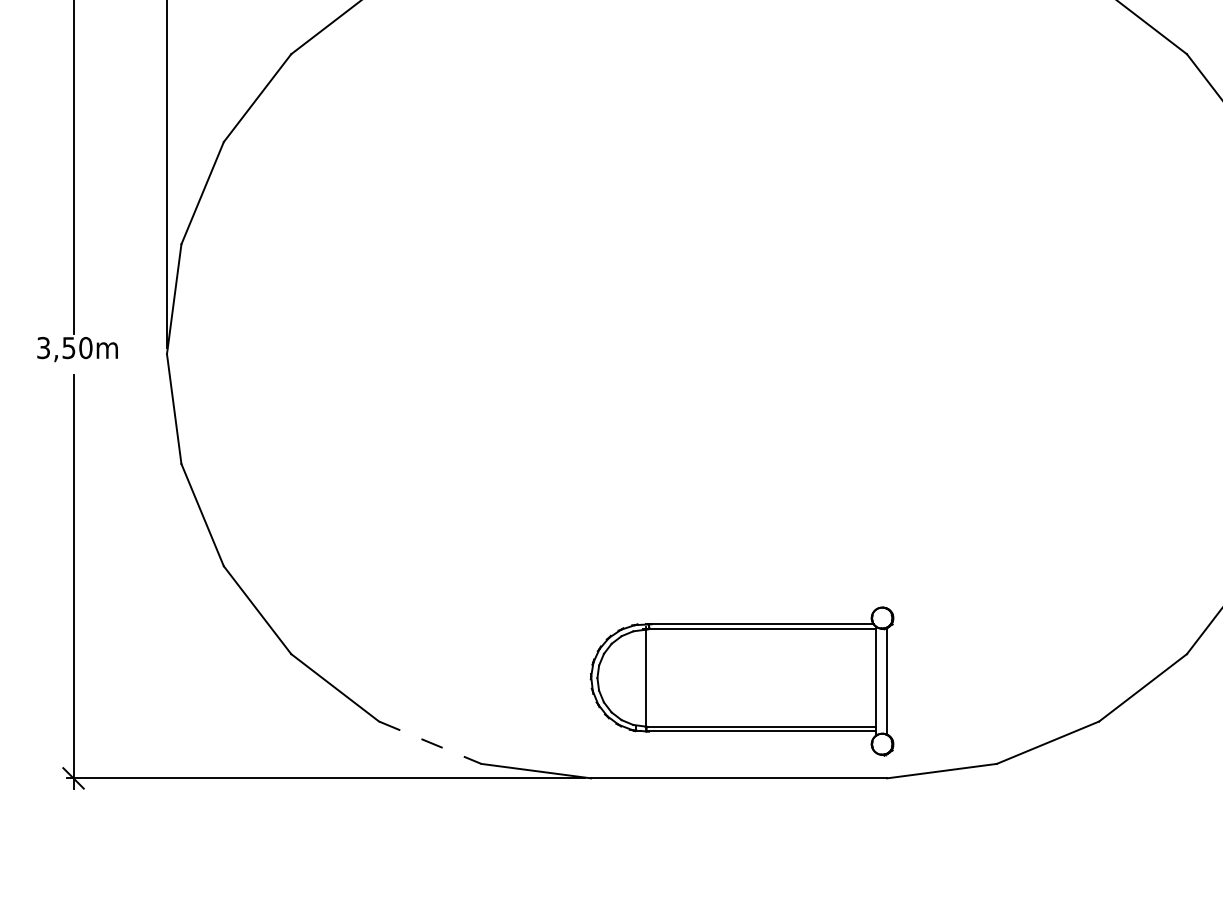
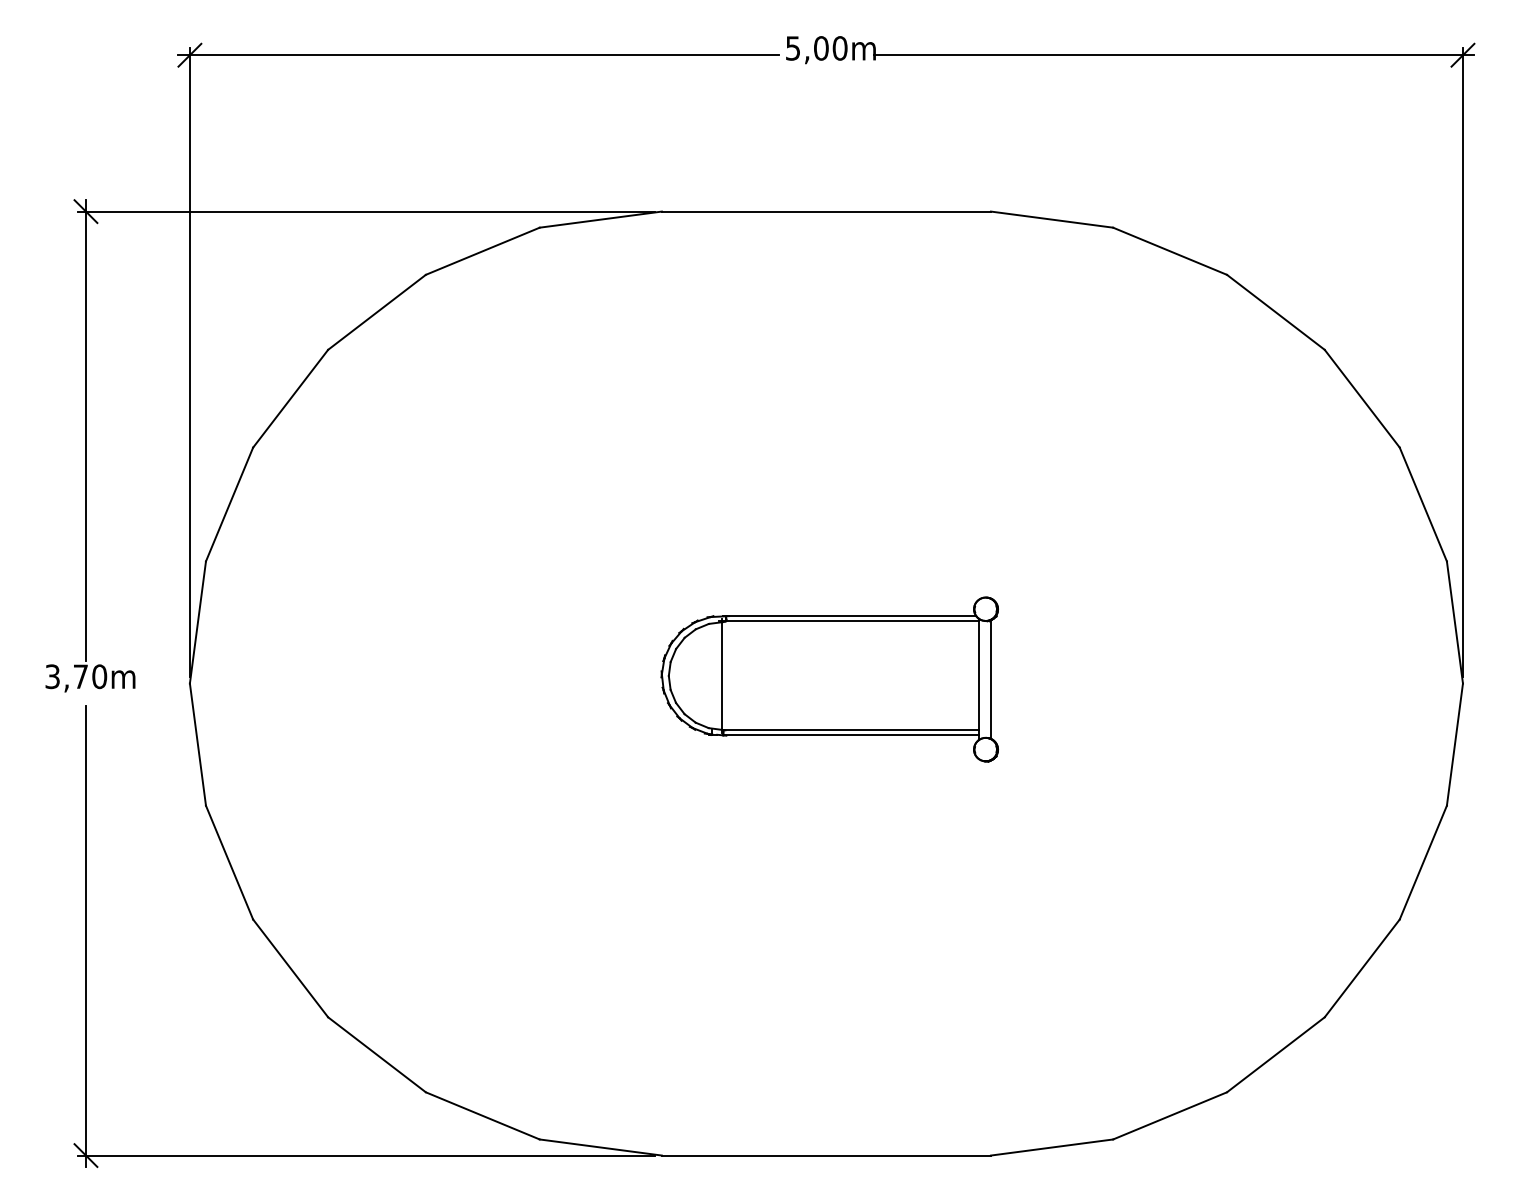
text: (68, 347) -> (80, 676), 3,50m -> 3,70m
part: (741, 681) -> (829, 679), moved
line: (429, 742) -> (482, 1115), dashed -> solid

